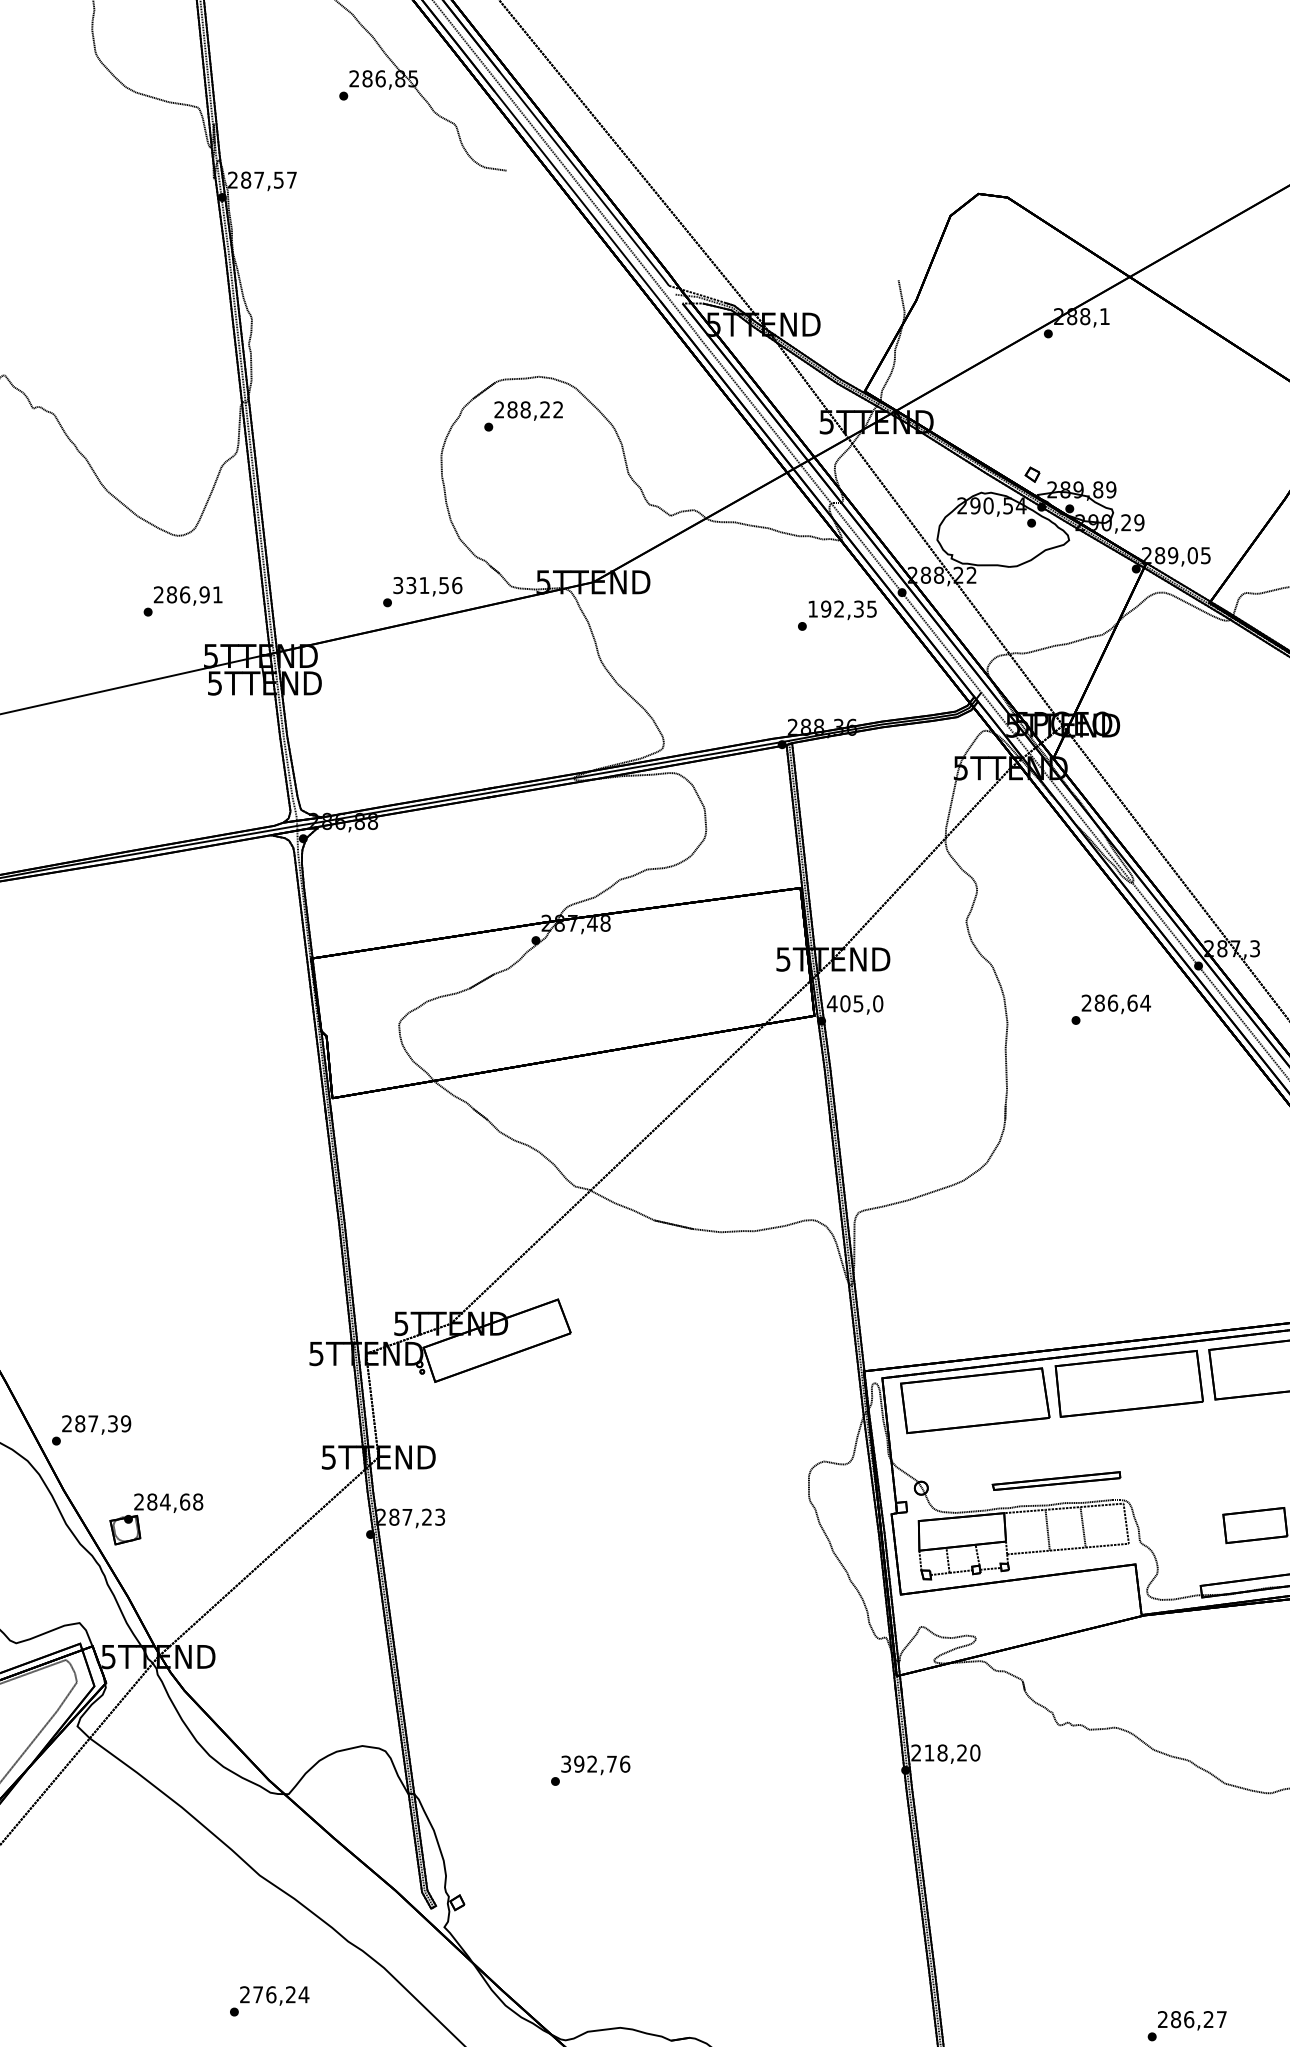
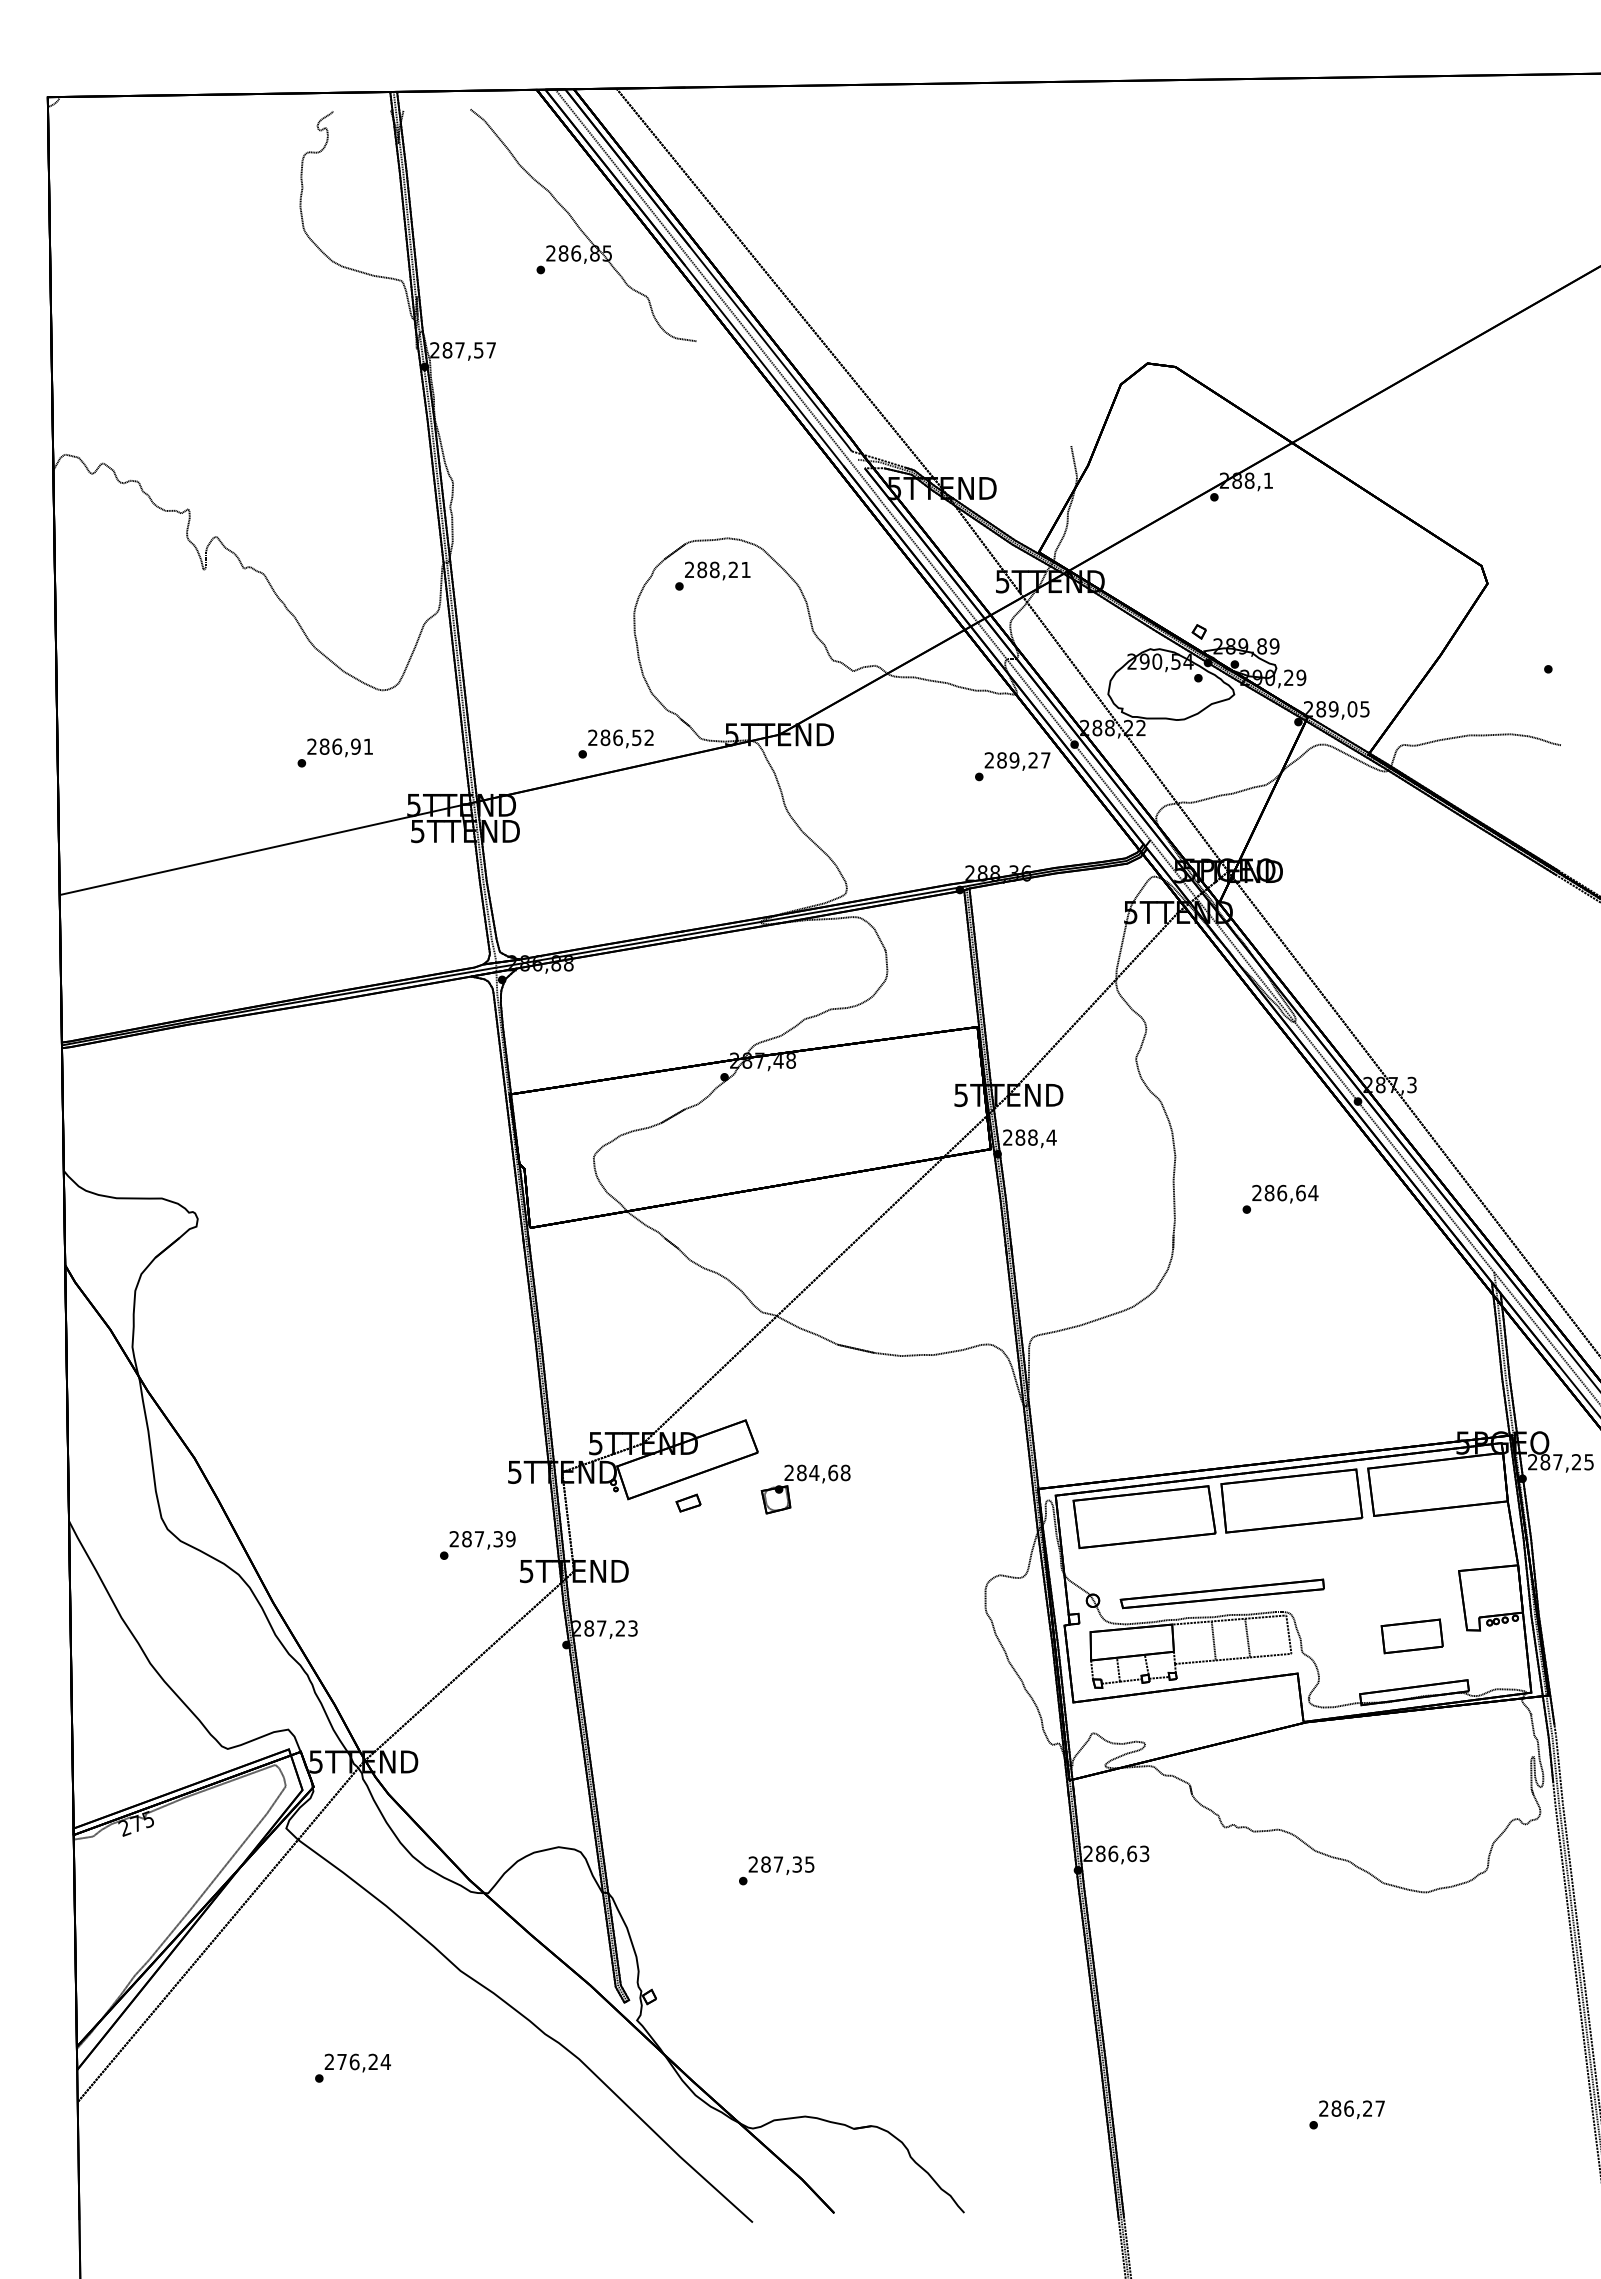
text: (557, 409) -> (745, 569), 288,22 -> 288,21
text: (428, 585) -> (621, 737), 331,56 -> 286,52
text: (182, 600) -> (334, 752), moved
text: (842, 609) -> (1017, 760), 192,35 -> 289,27
text: (854, 1003) -> (1029, 1137), 405,0 -> 288,4
text: (1111, 1008) -> (1280, 1198), moved
part: (498, 1385) -> (688, 1502), added
text: (91, 1430) -> (477, 1545), moved
part: (1055, 1480) -> (1221, 1593), size x1.67
part: (152, 1510) -> (802, 1481), moved
text: (952, 1752) -> (1122, 1853), 218,20 -> 286,63
text: (595, 1764) -> (781, 1864), 392,76 -> 287,35
text: (269, 2000) -> (352, 2067), moved

